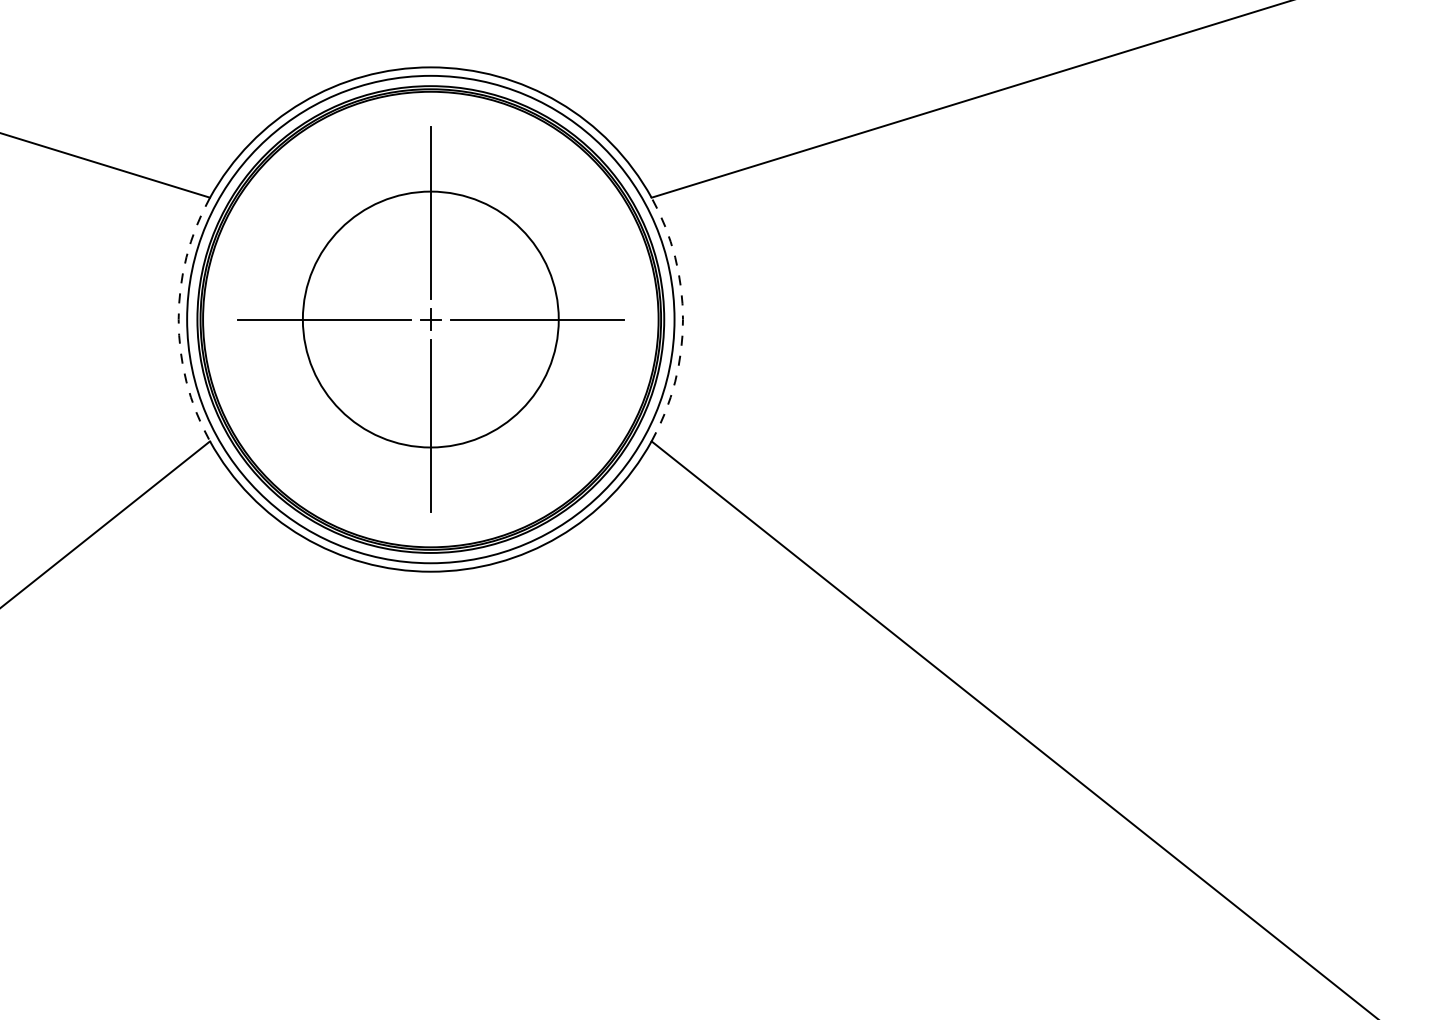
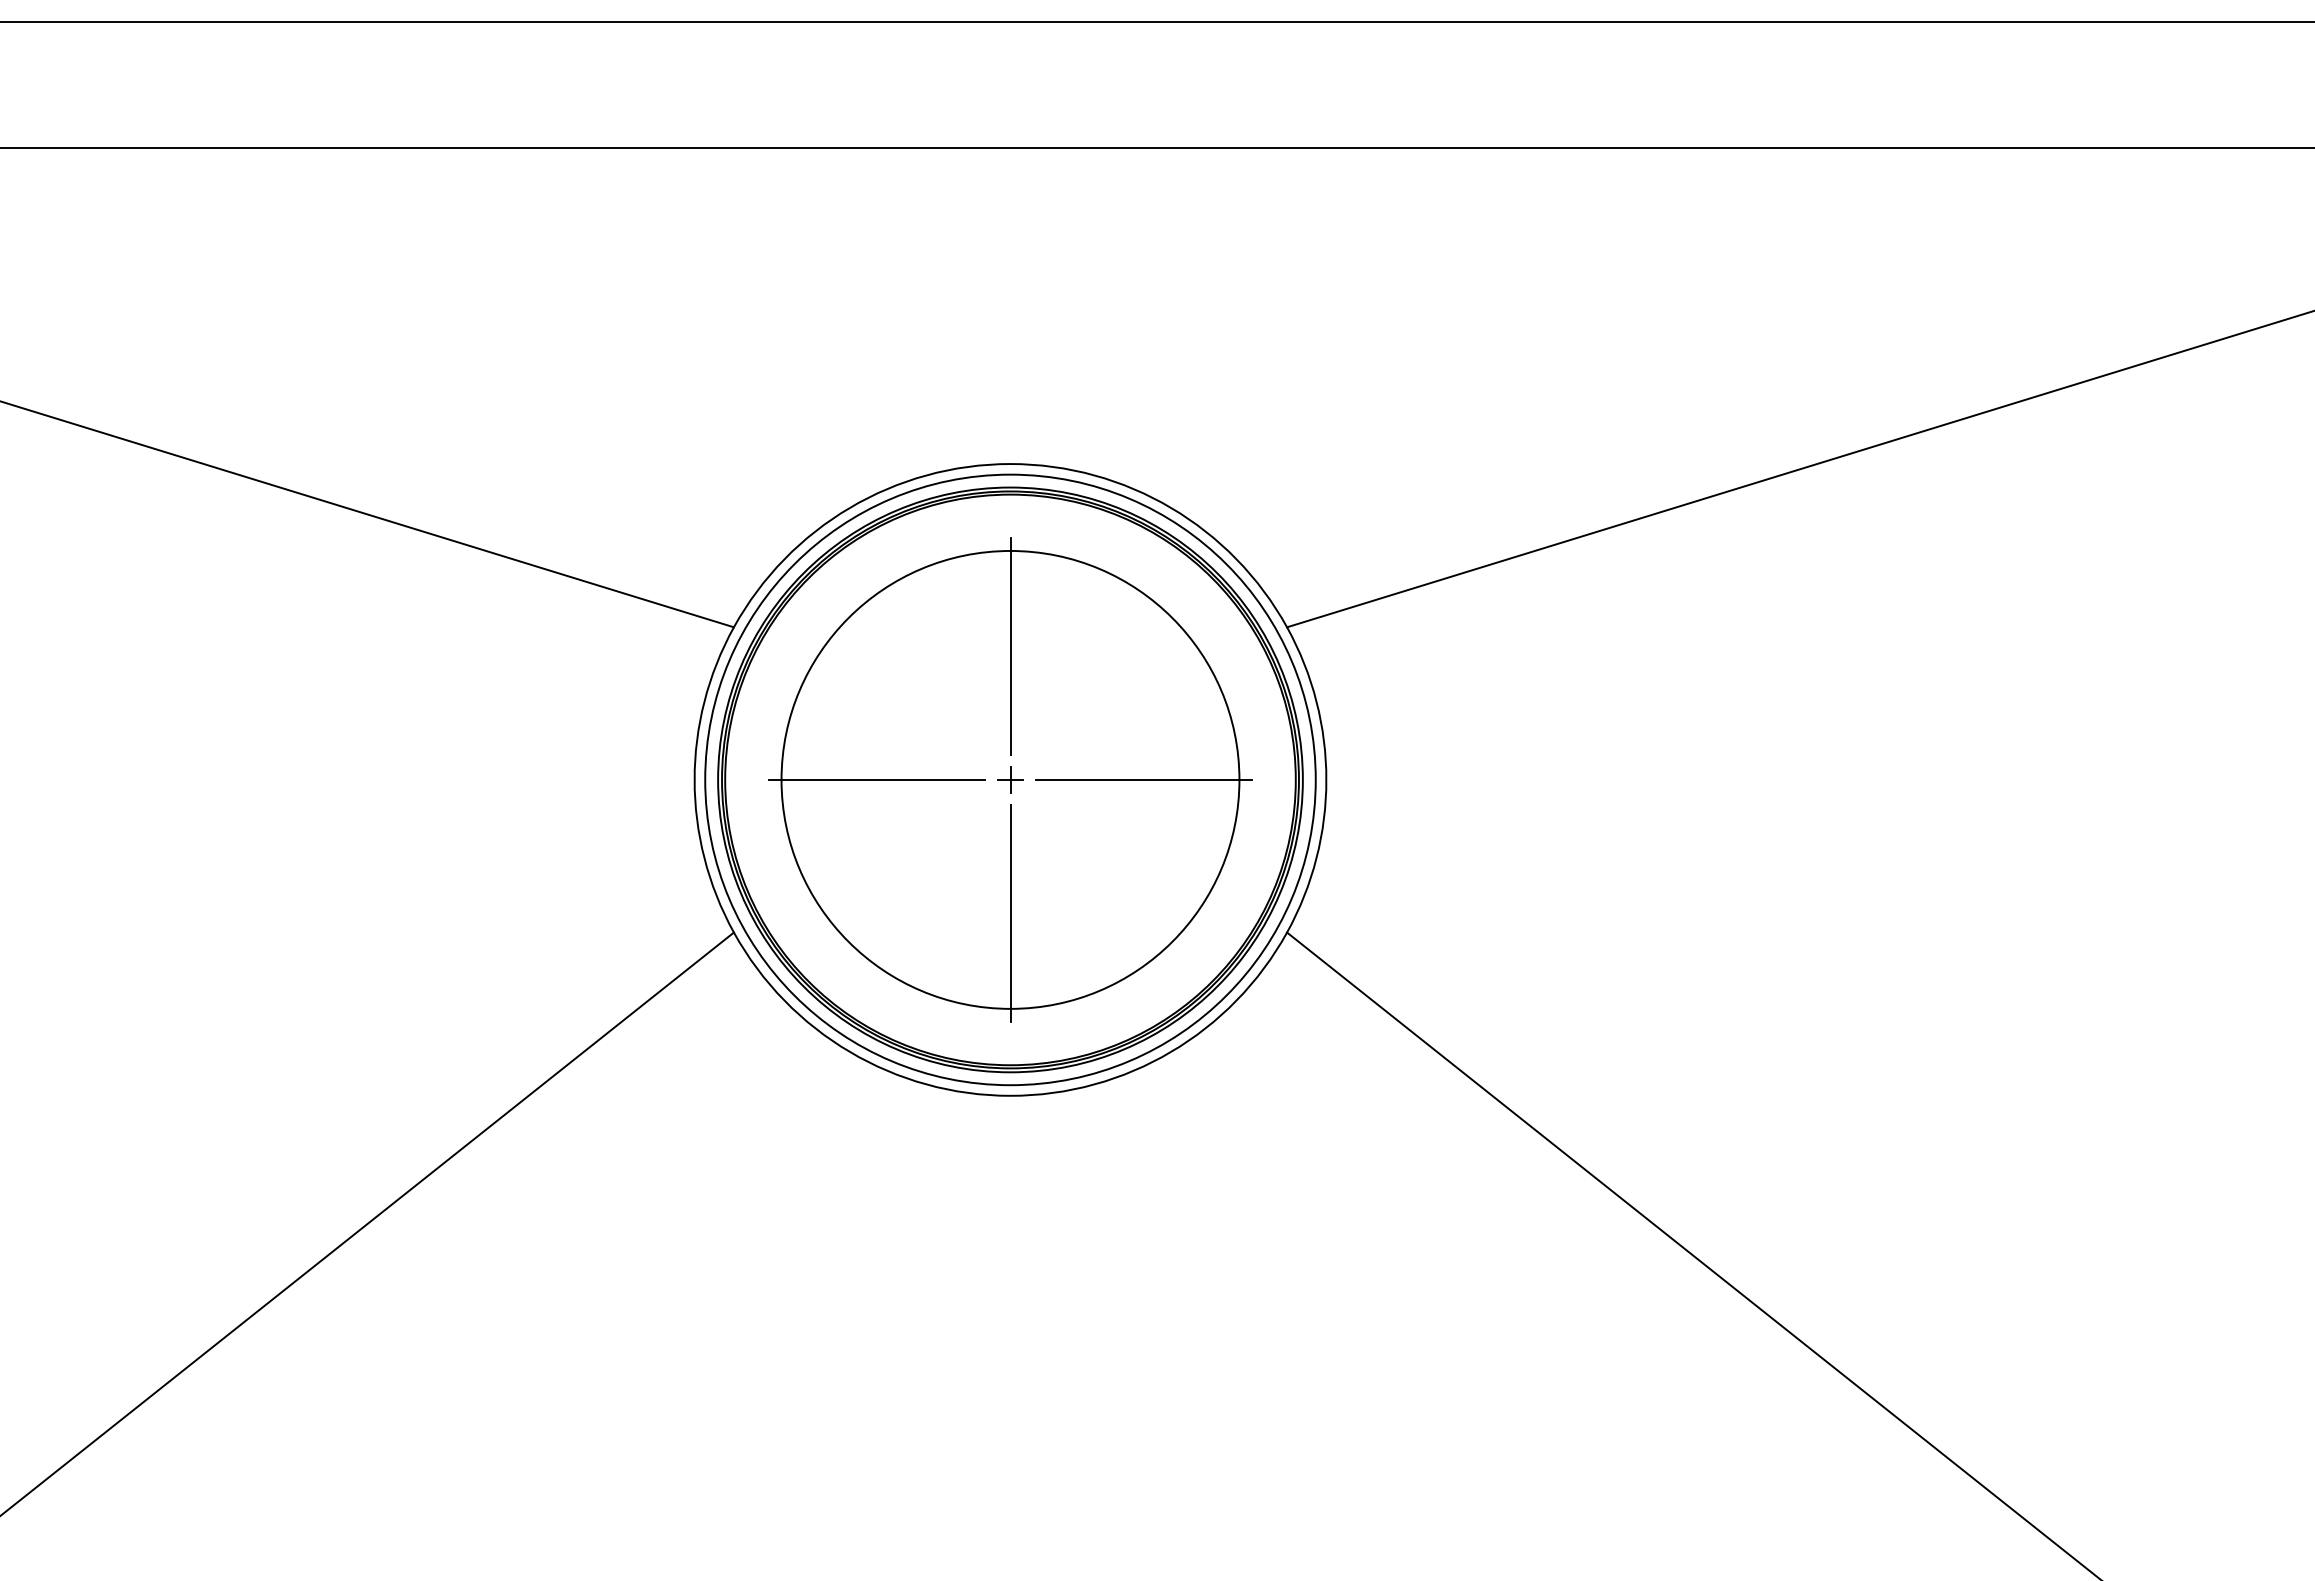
arc: (178, 319) -> (694, 779), dashed -> solid
circle: (430, 319) -> (1010, 779), size x1.43
arc: (683, 319) -> (1326, 779), dashed -> solid

